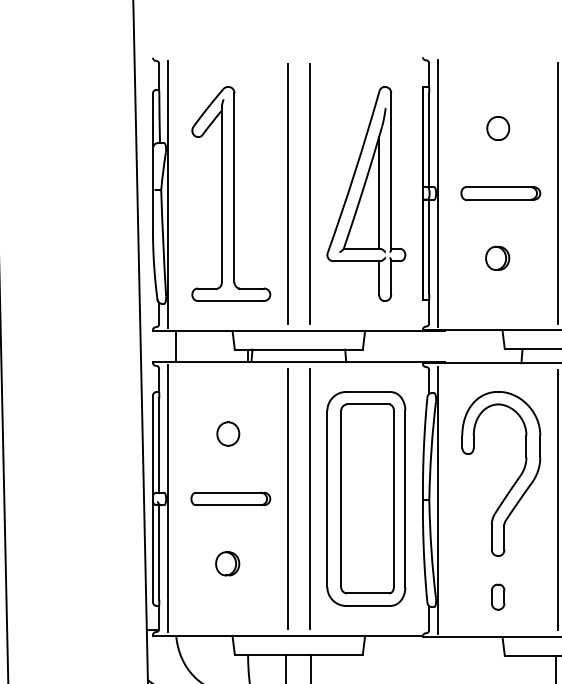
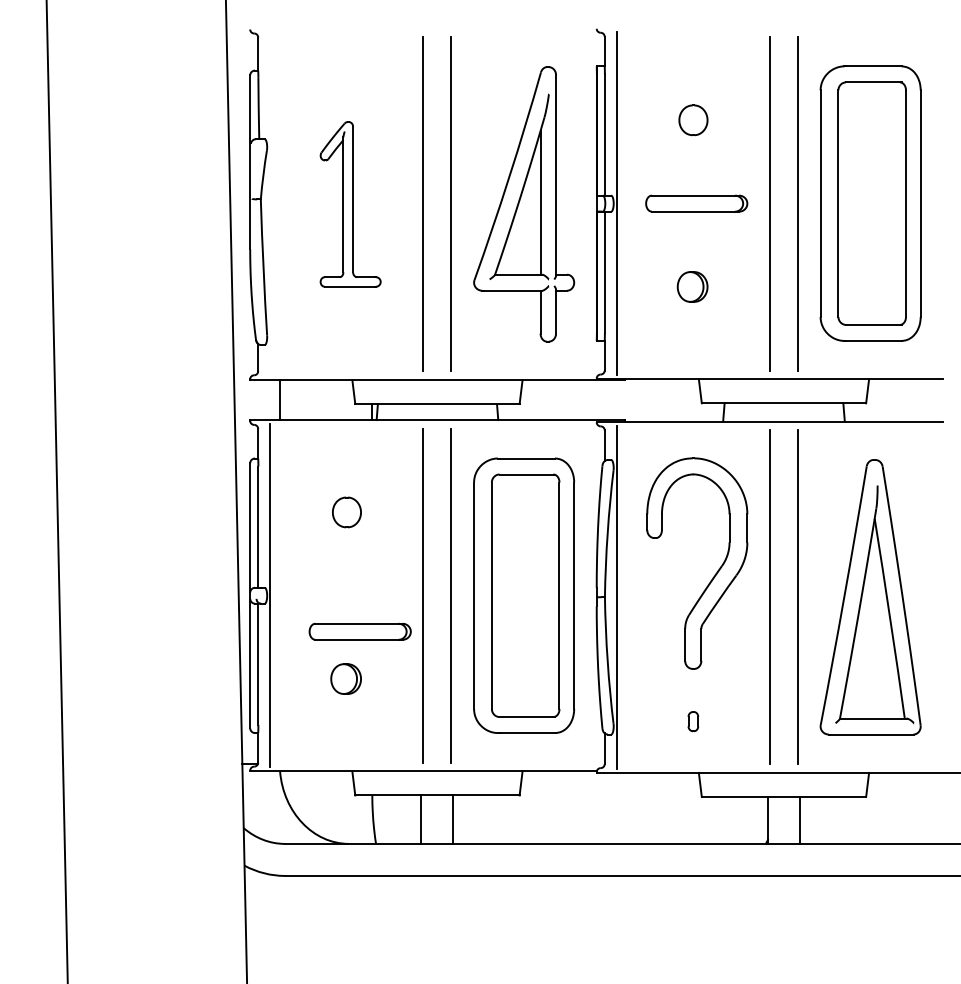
line: (168, 194) -> (270, 204), removed
part: (231, 194) -> (350, 204), size x0.6
part: (230, 498) -> (359, 631), moved
part: (498, 596) -> (693, 721), size x0.6

